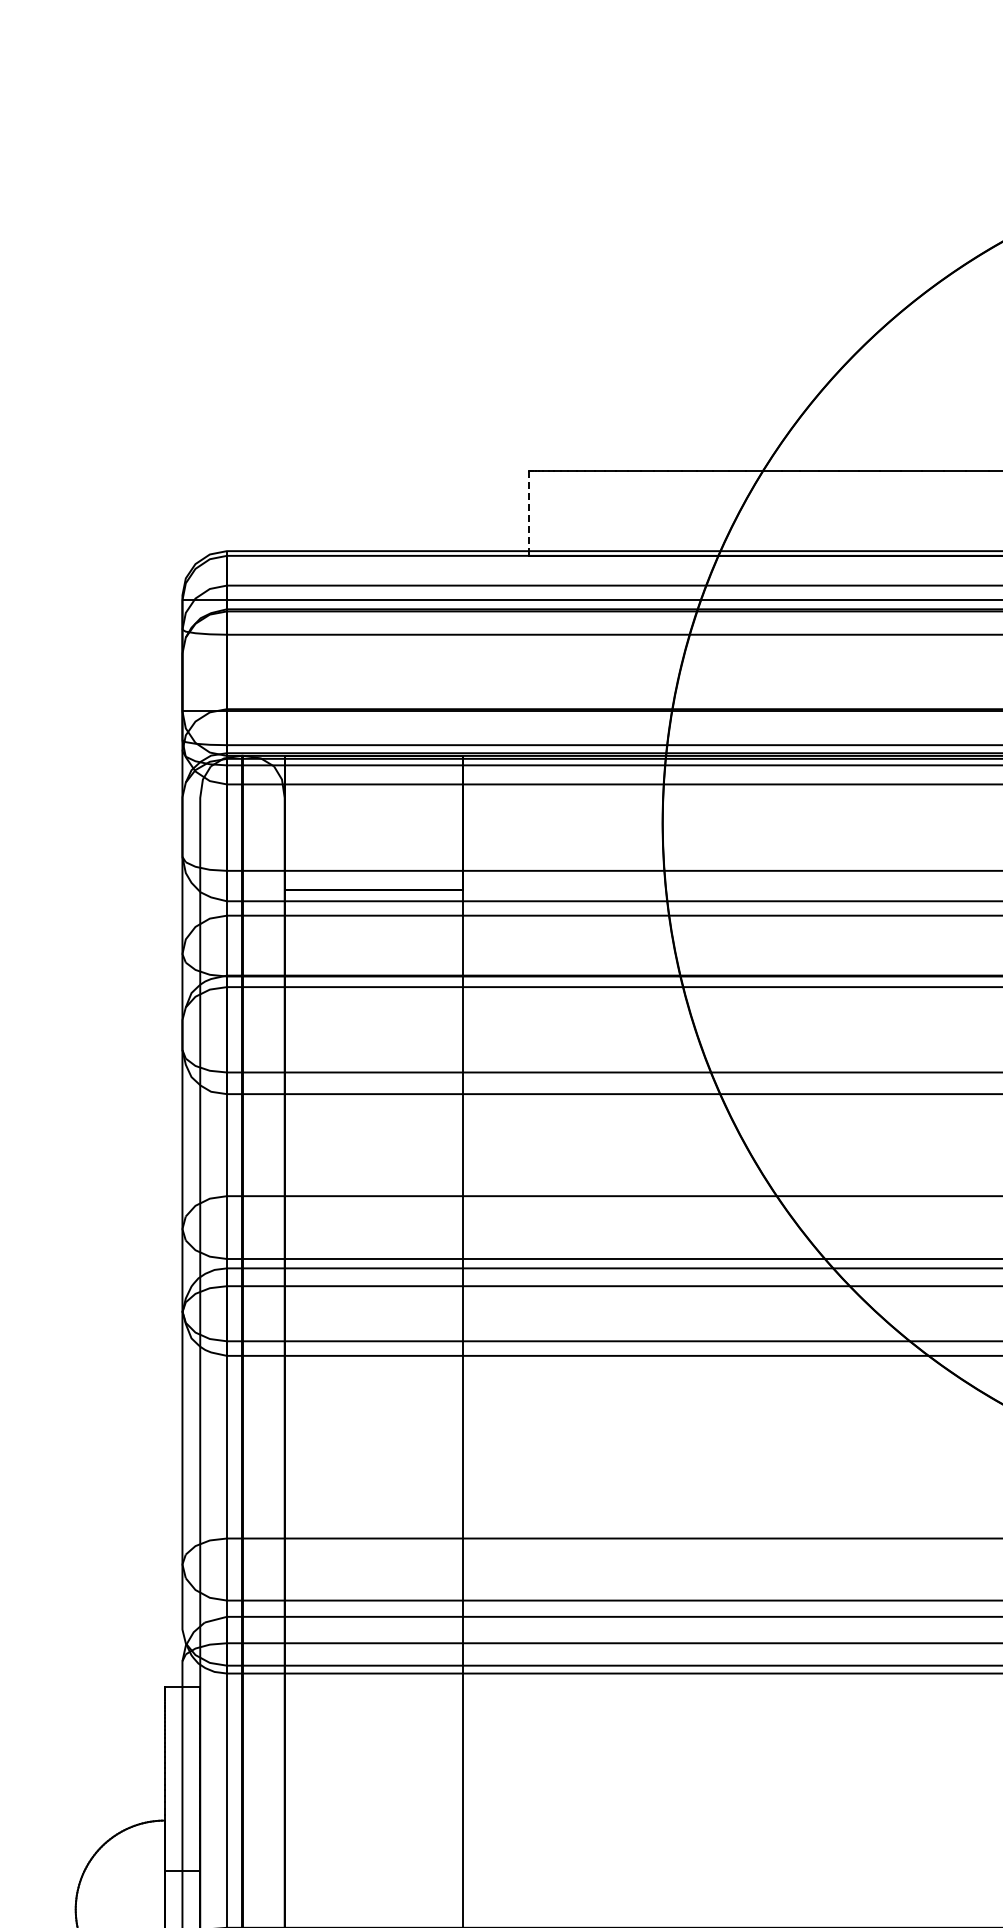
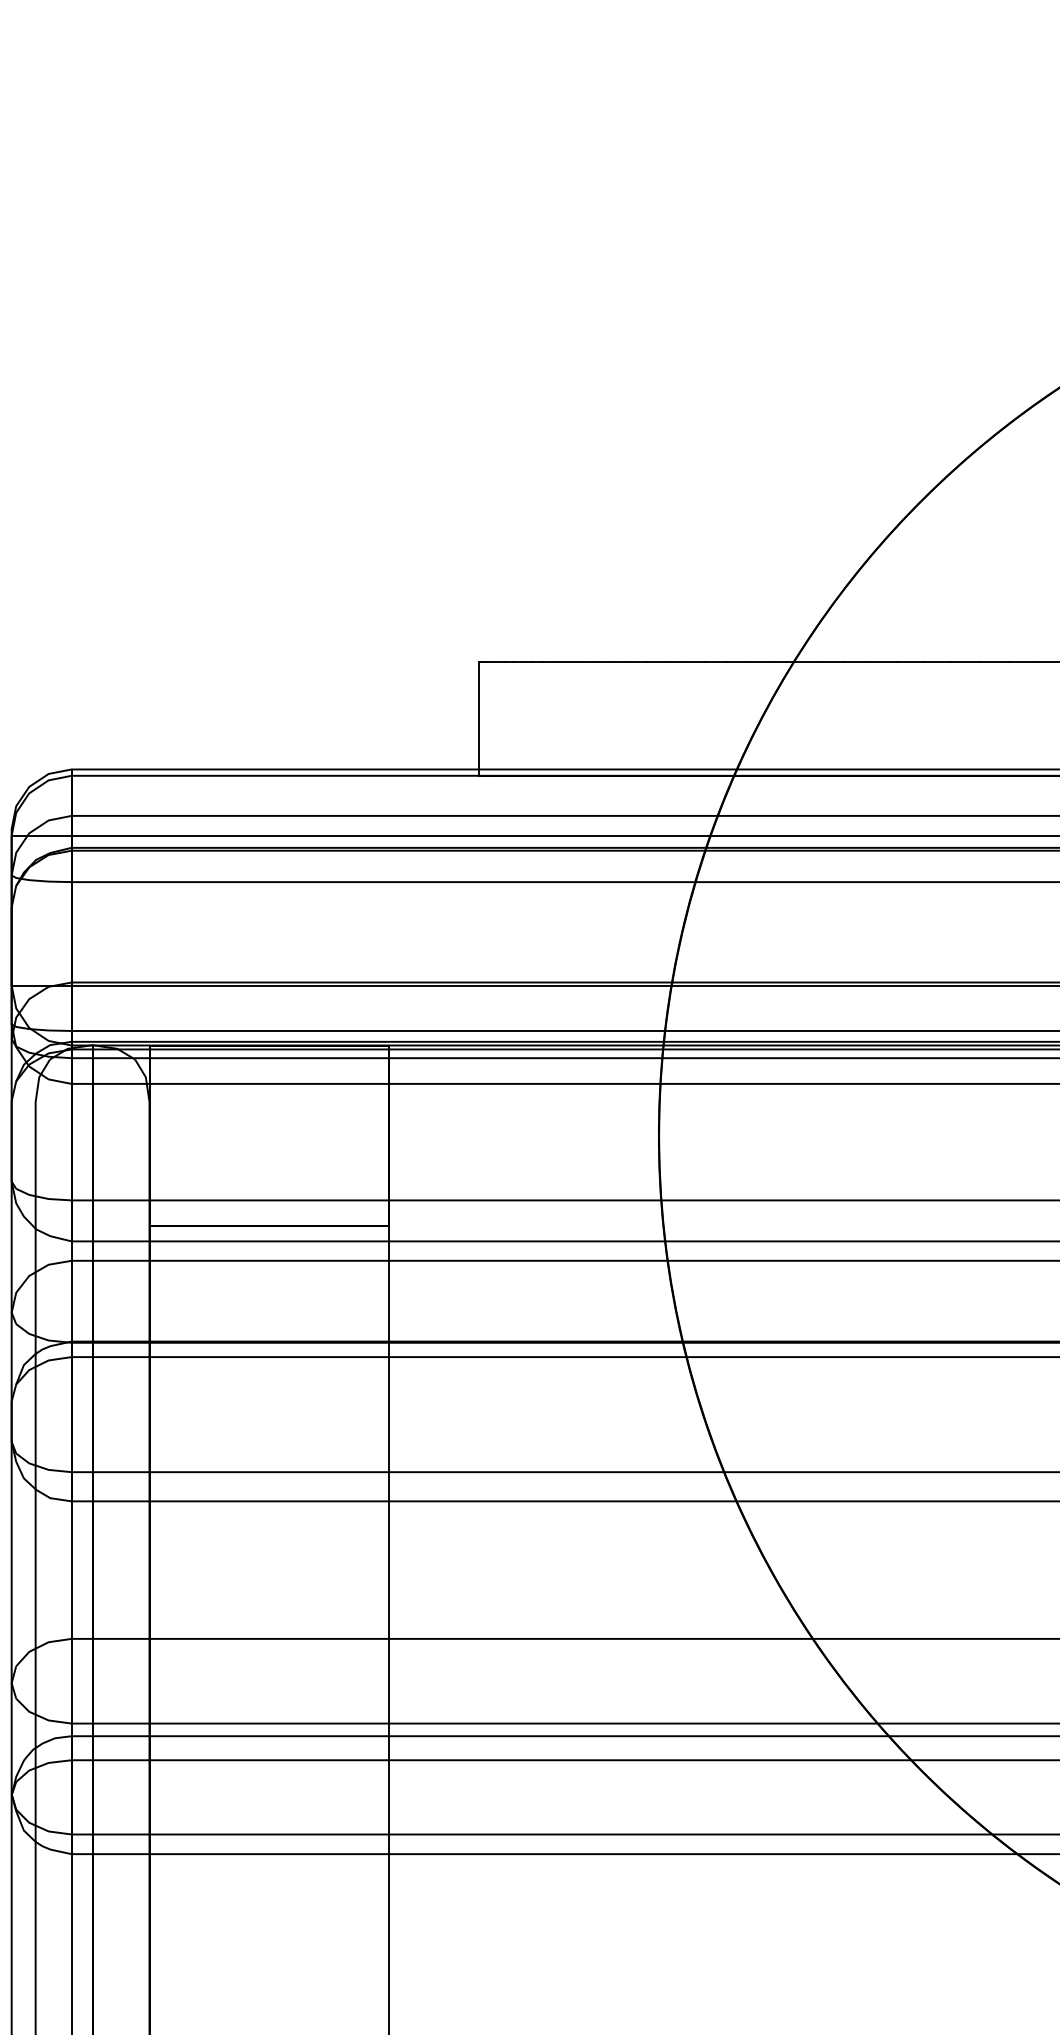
line: (529, 514) -> (479, 720), dashed -> solid

